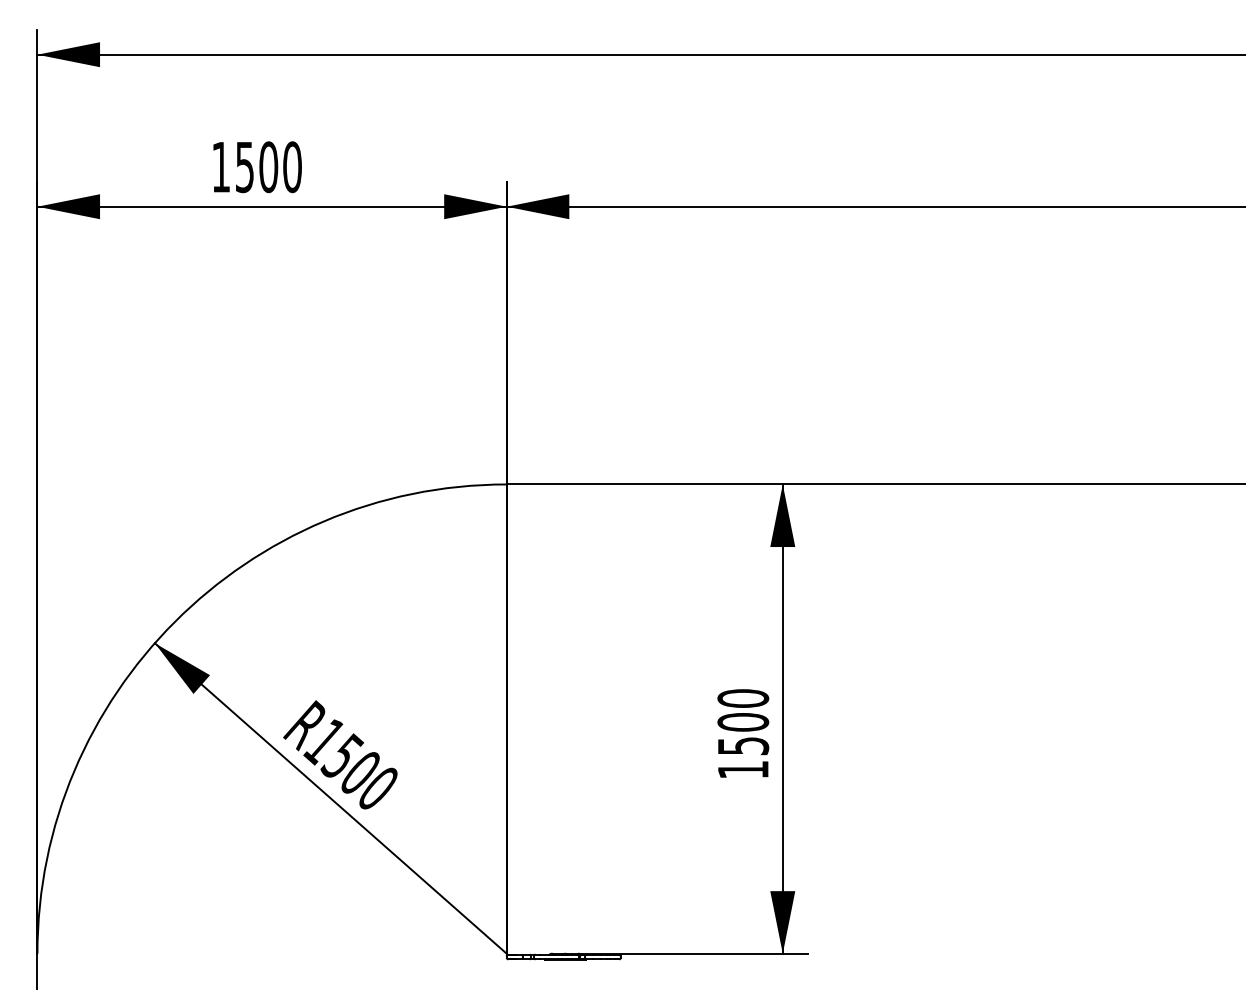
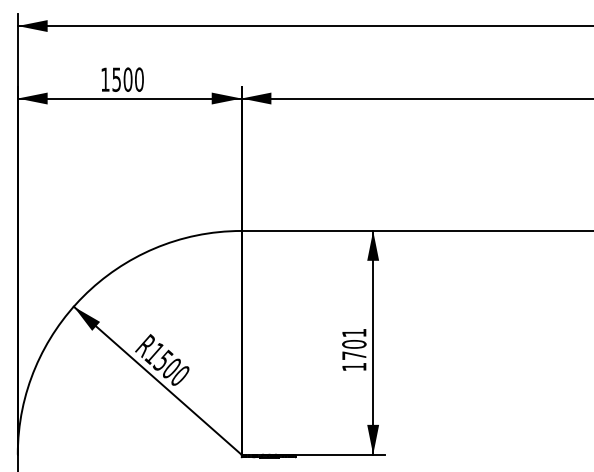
text: (743, 720) -> (354, 343), 1500 -> 1701

